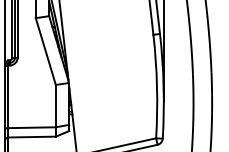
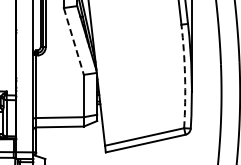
line: (45, 51) -> (73, 41), solid -> dashed
arc: (157, 86) -> (185, 76), solid -> dashed

